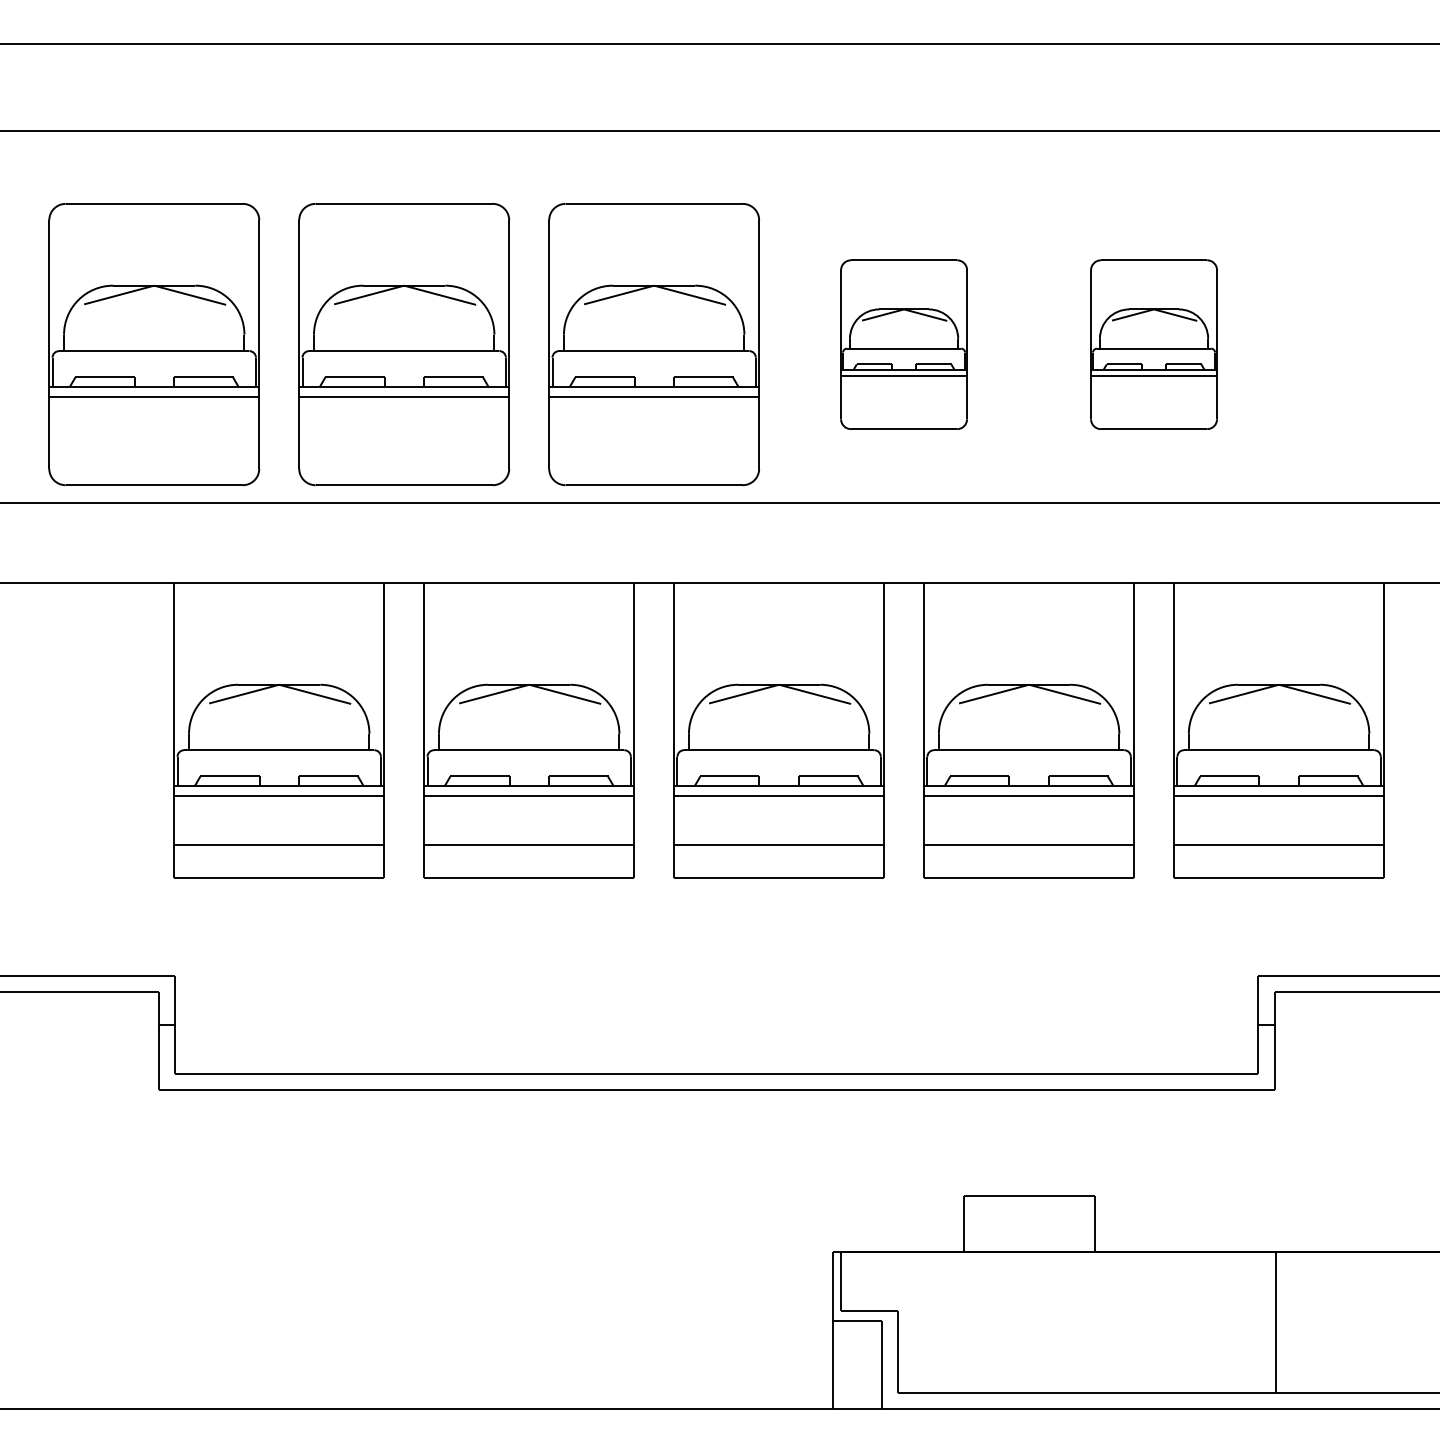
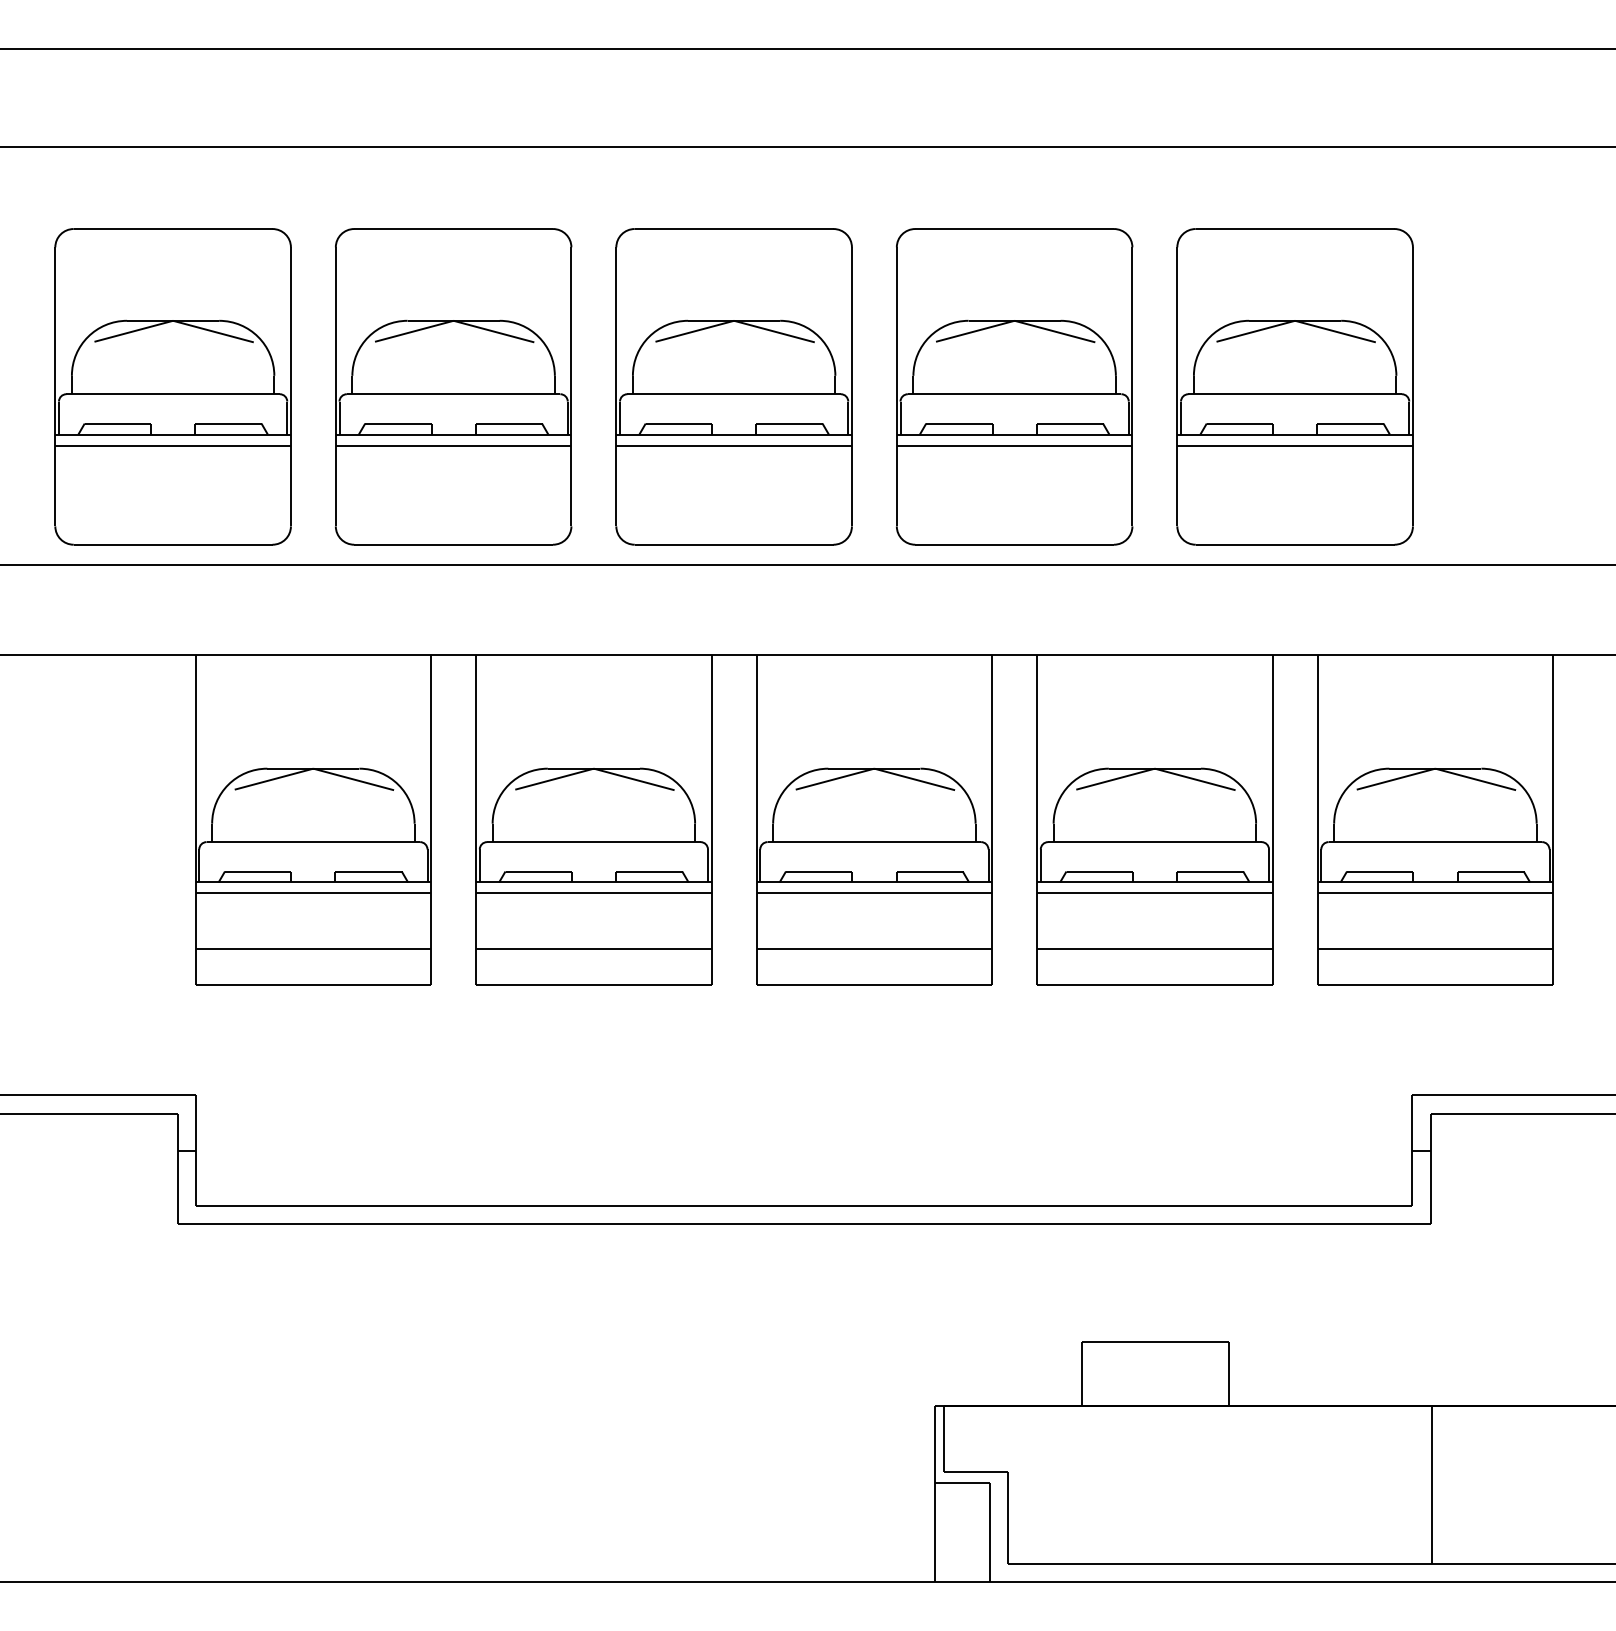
part: (903, 344) -> (1013, 386), size x1.67
part: (1153, 344) -> (1294, 386), size x1.67

